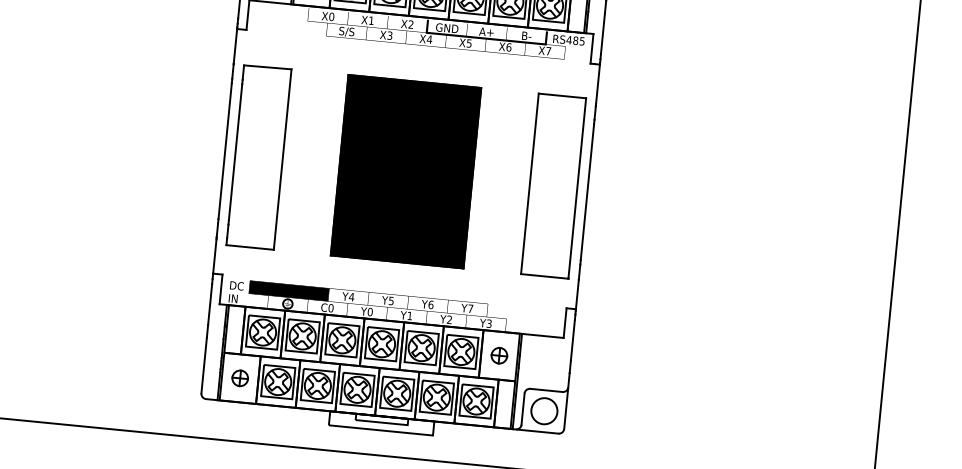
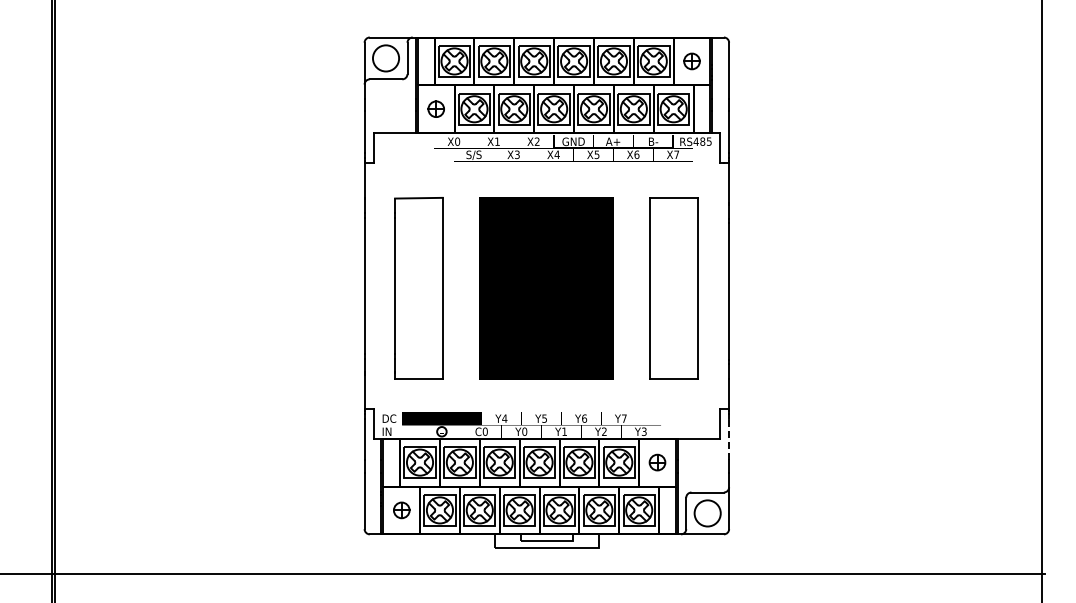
part: (258, 157) -> (418, 288), moved
part: (553, 186) -> (673, 288), moved
line: (573, 339) -> (729, 439), solid -> dashed

